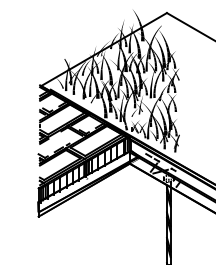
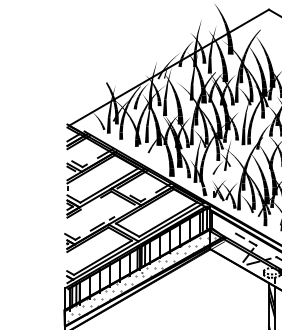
hatch: (88, 180) -> (144, 275), added

